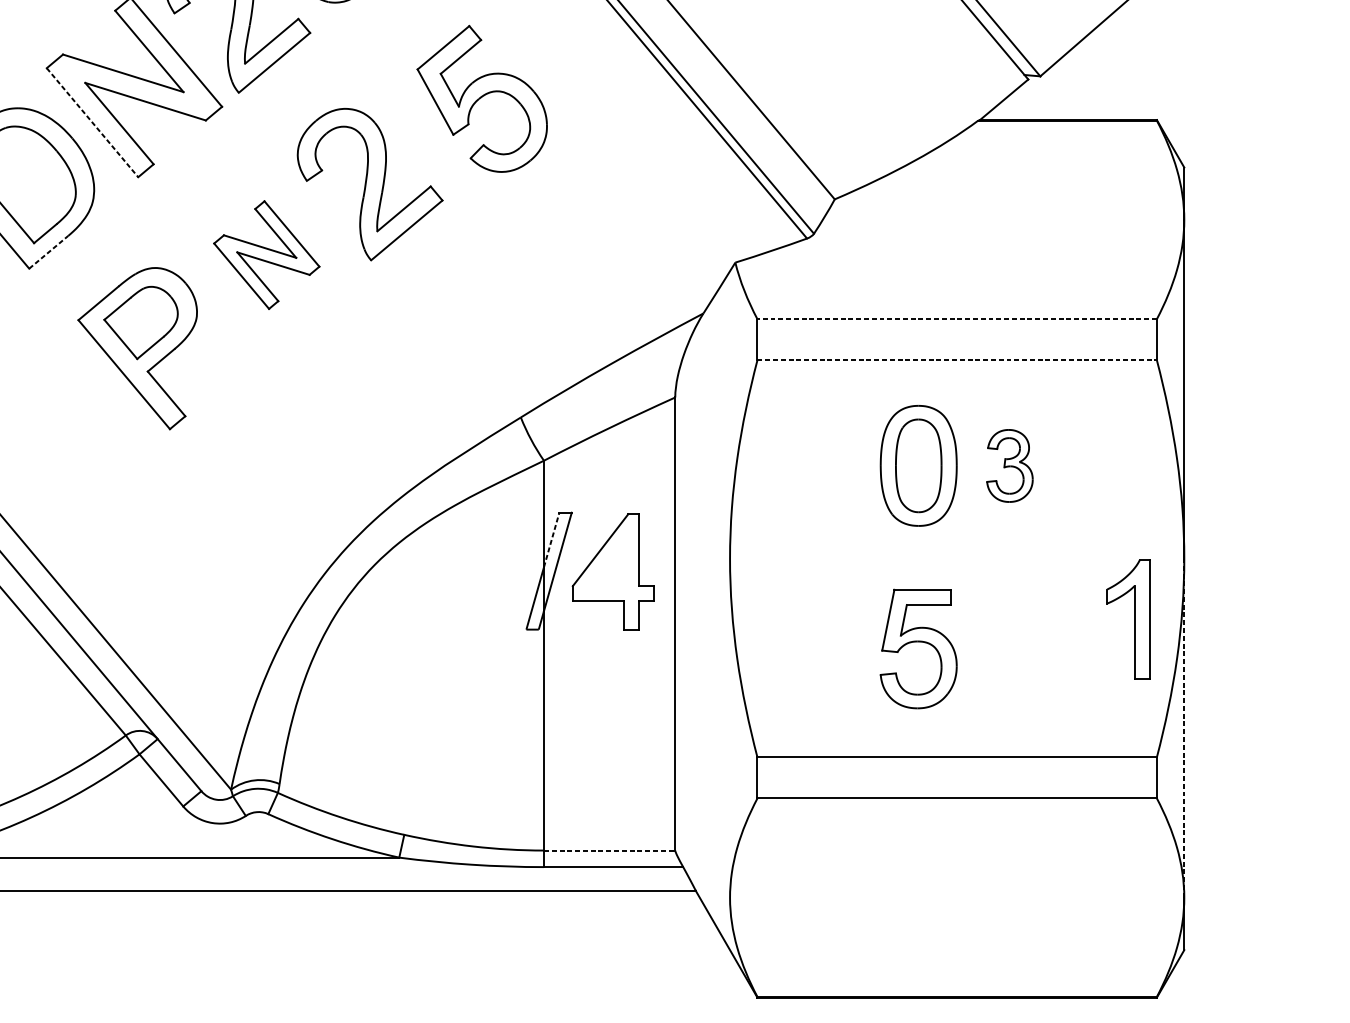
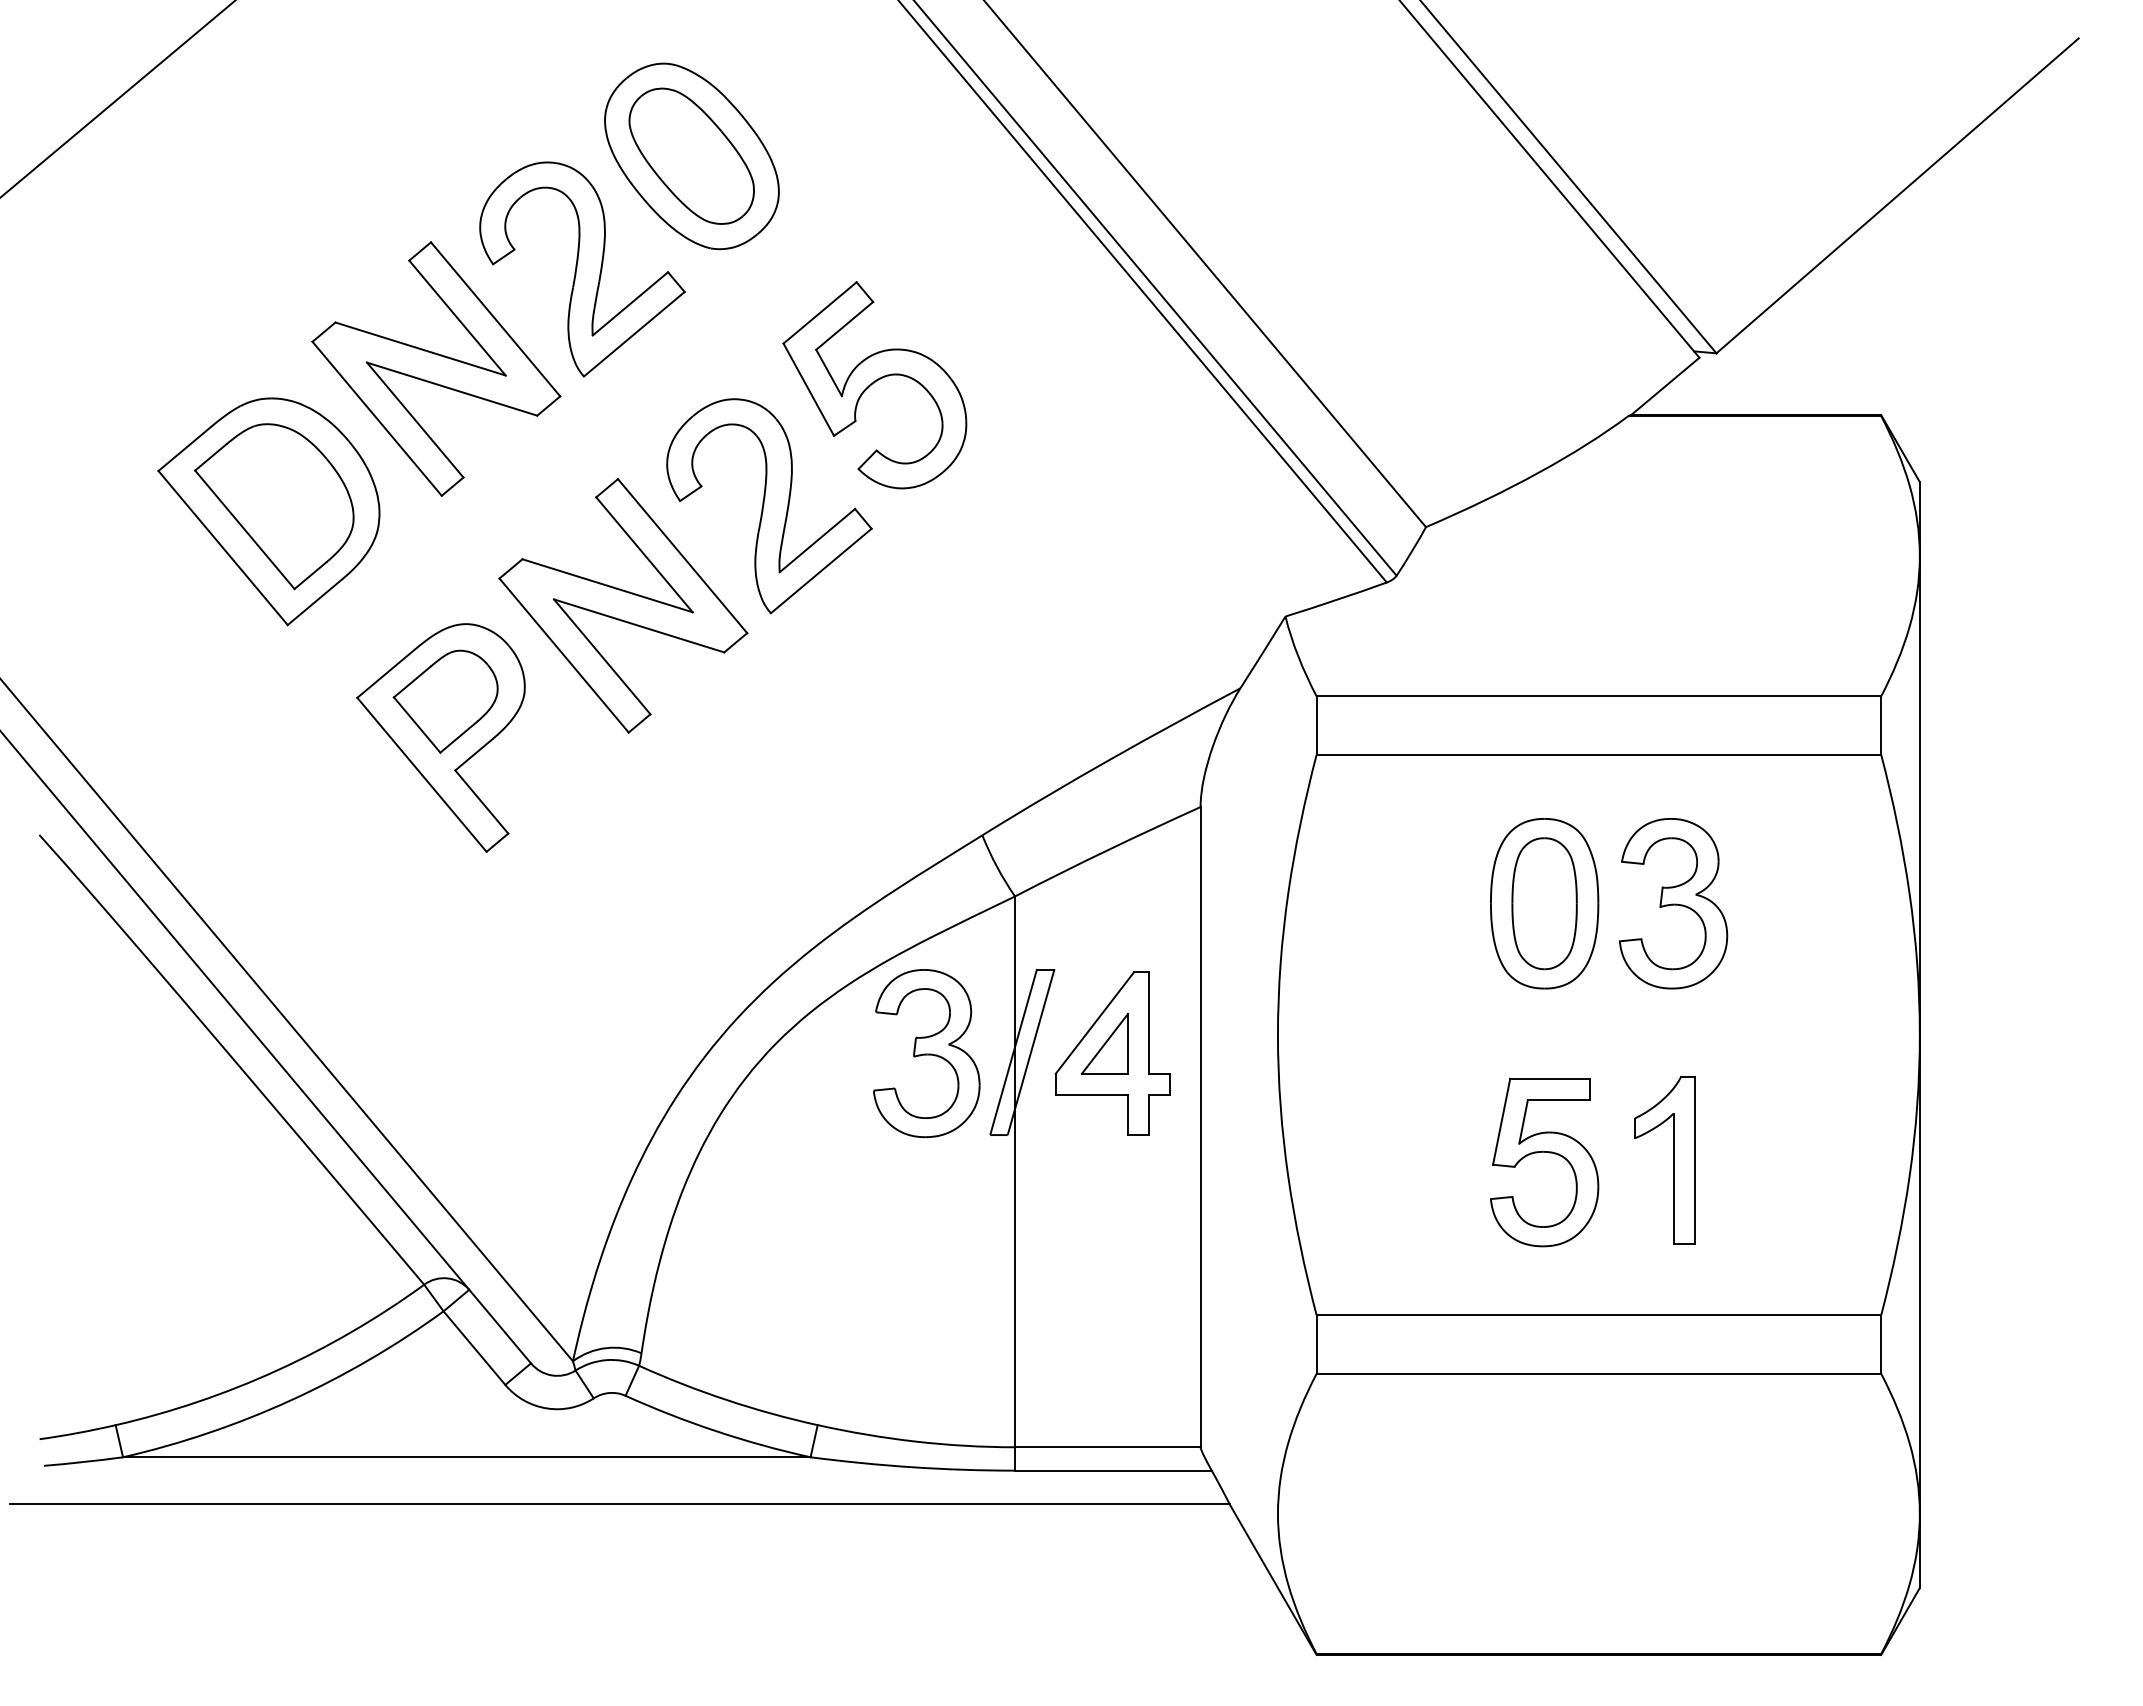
part: (482, 99) -> (874, 385), moved
line: (92, 122) -> (377, 418), dashed -> solid
line: (48, 252) -> (315, 601), dashed -> solid
part: (266, 254) -> (623, 605), size x1.67
line: (956, 319) -> (1598, 696), dashed -> solid
line: (957, 360) -> (1599, 754), dashed -> solid
part: (1009, 465) -> (1673, 903), size x1.67
line: (552, 539) -> (1026, 1007), dashed -> solid
part: (607, 564) -> (1104, 1043), added
part: (481, 571) -> (926, 1053), added
part: (1134, 619) -> (1673, 1160), moved
line: (1184, 727) -> (1919, 1273), dashed -> solid
line: (609, 850) -> (1107, 1447), dashed -> solid

